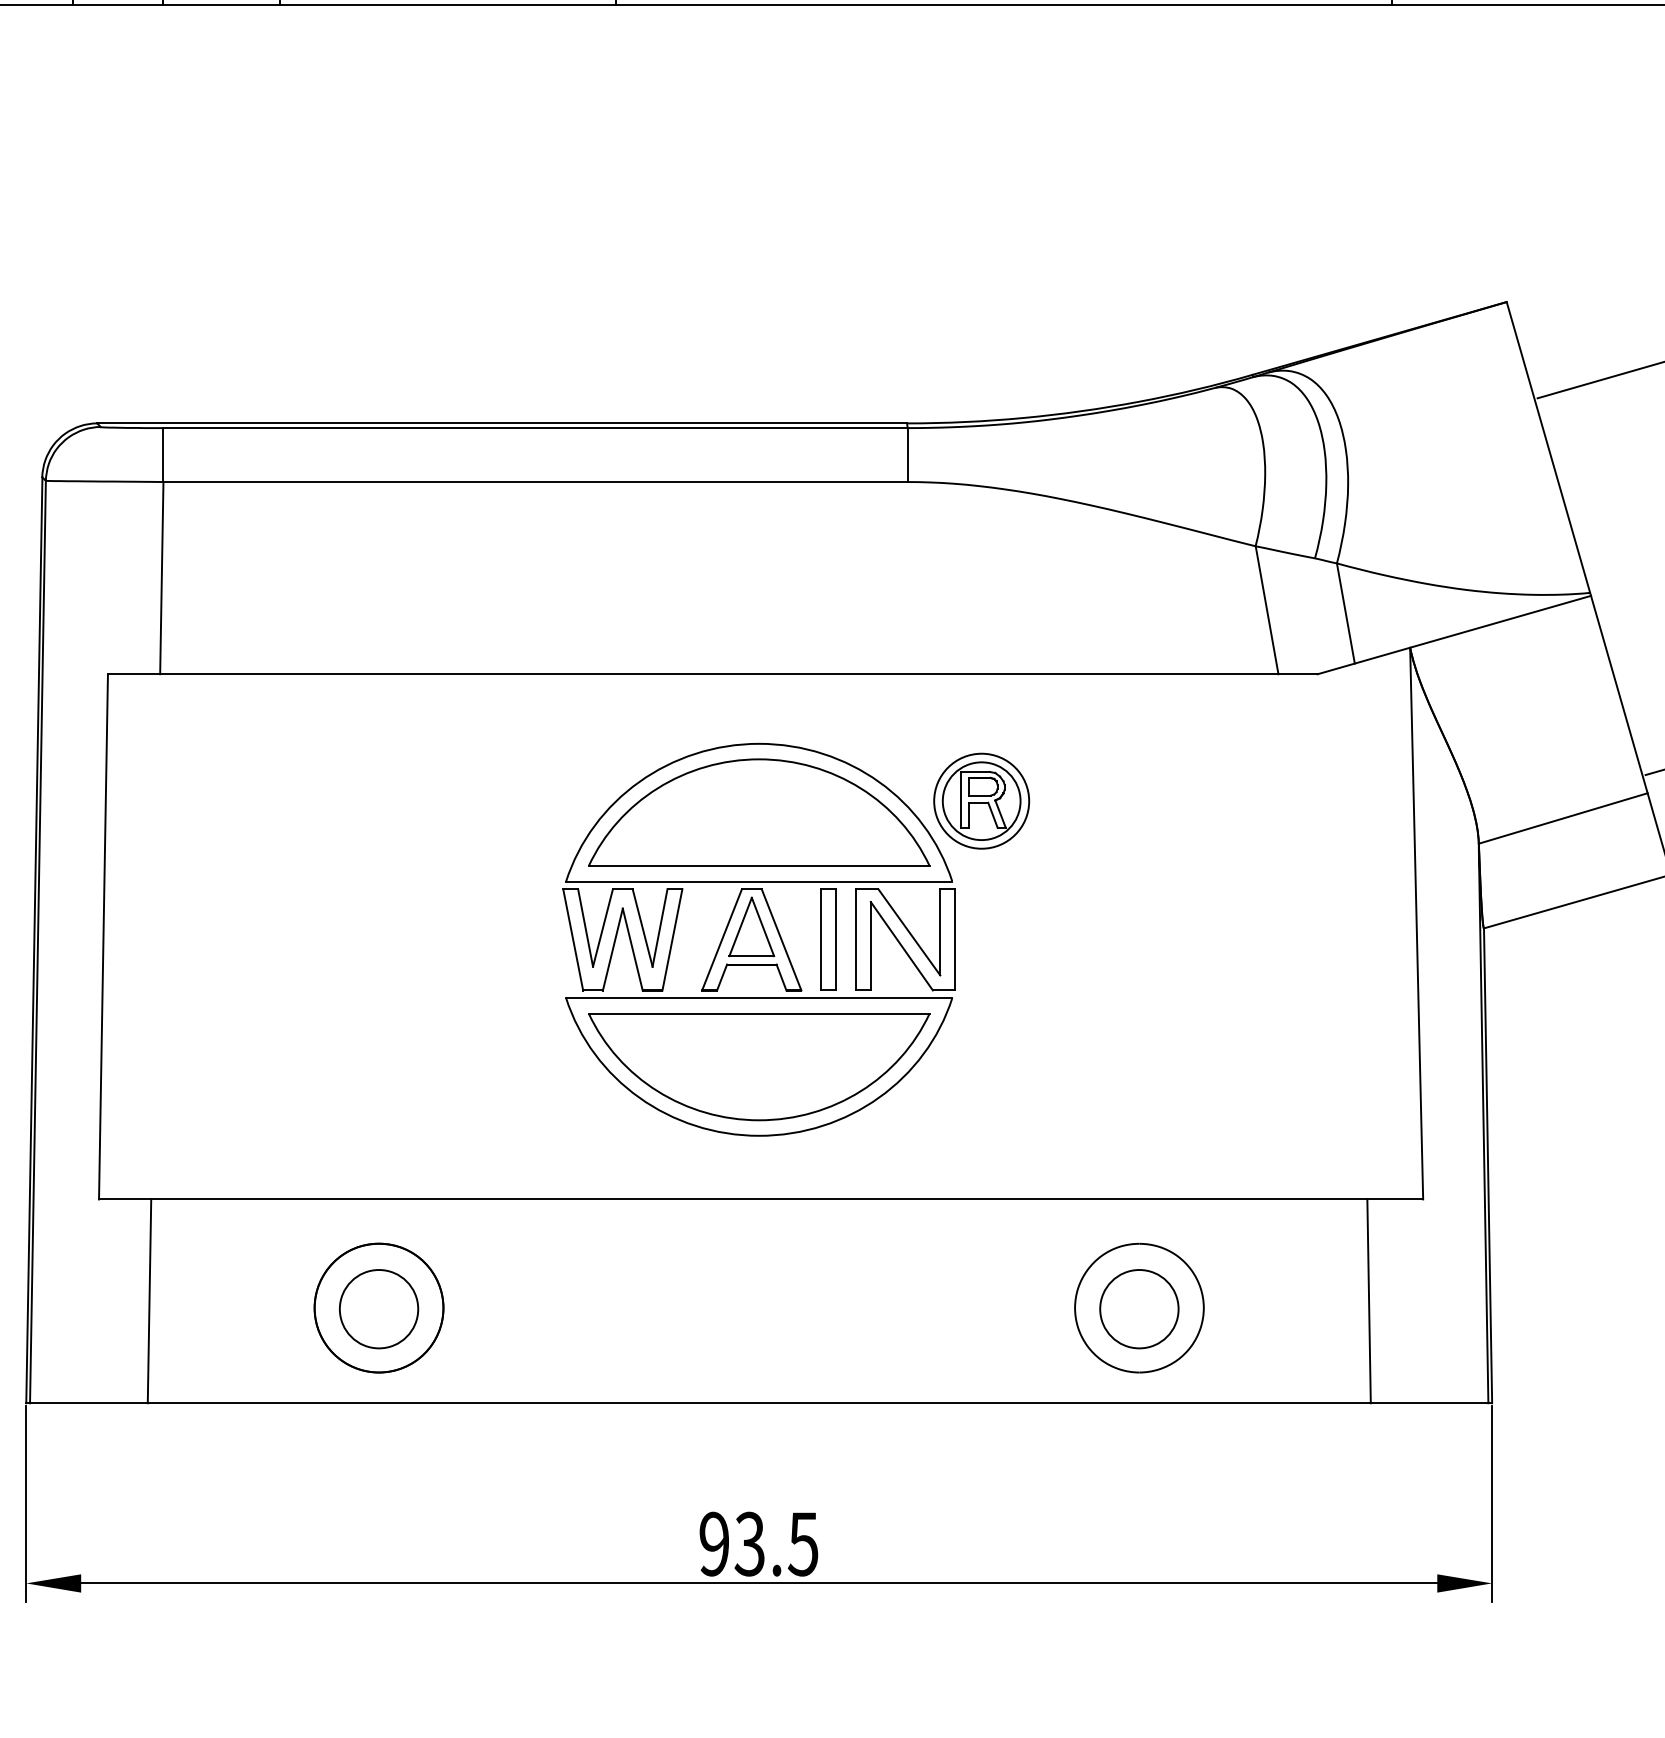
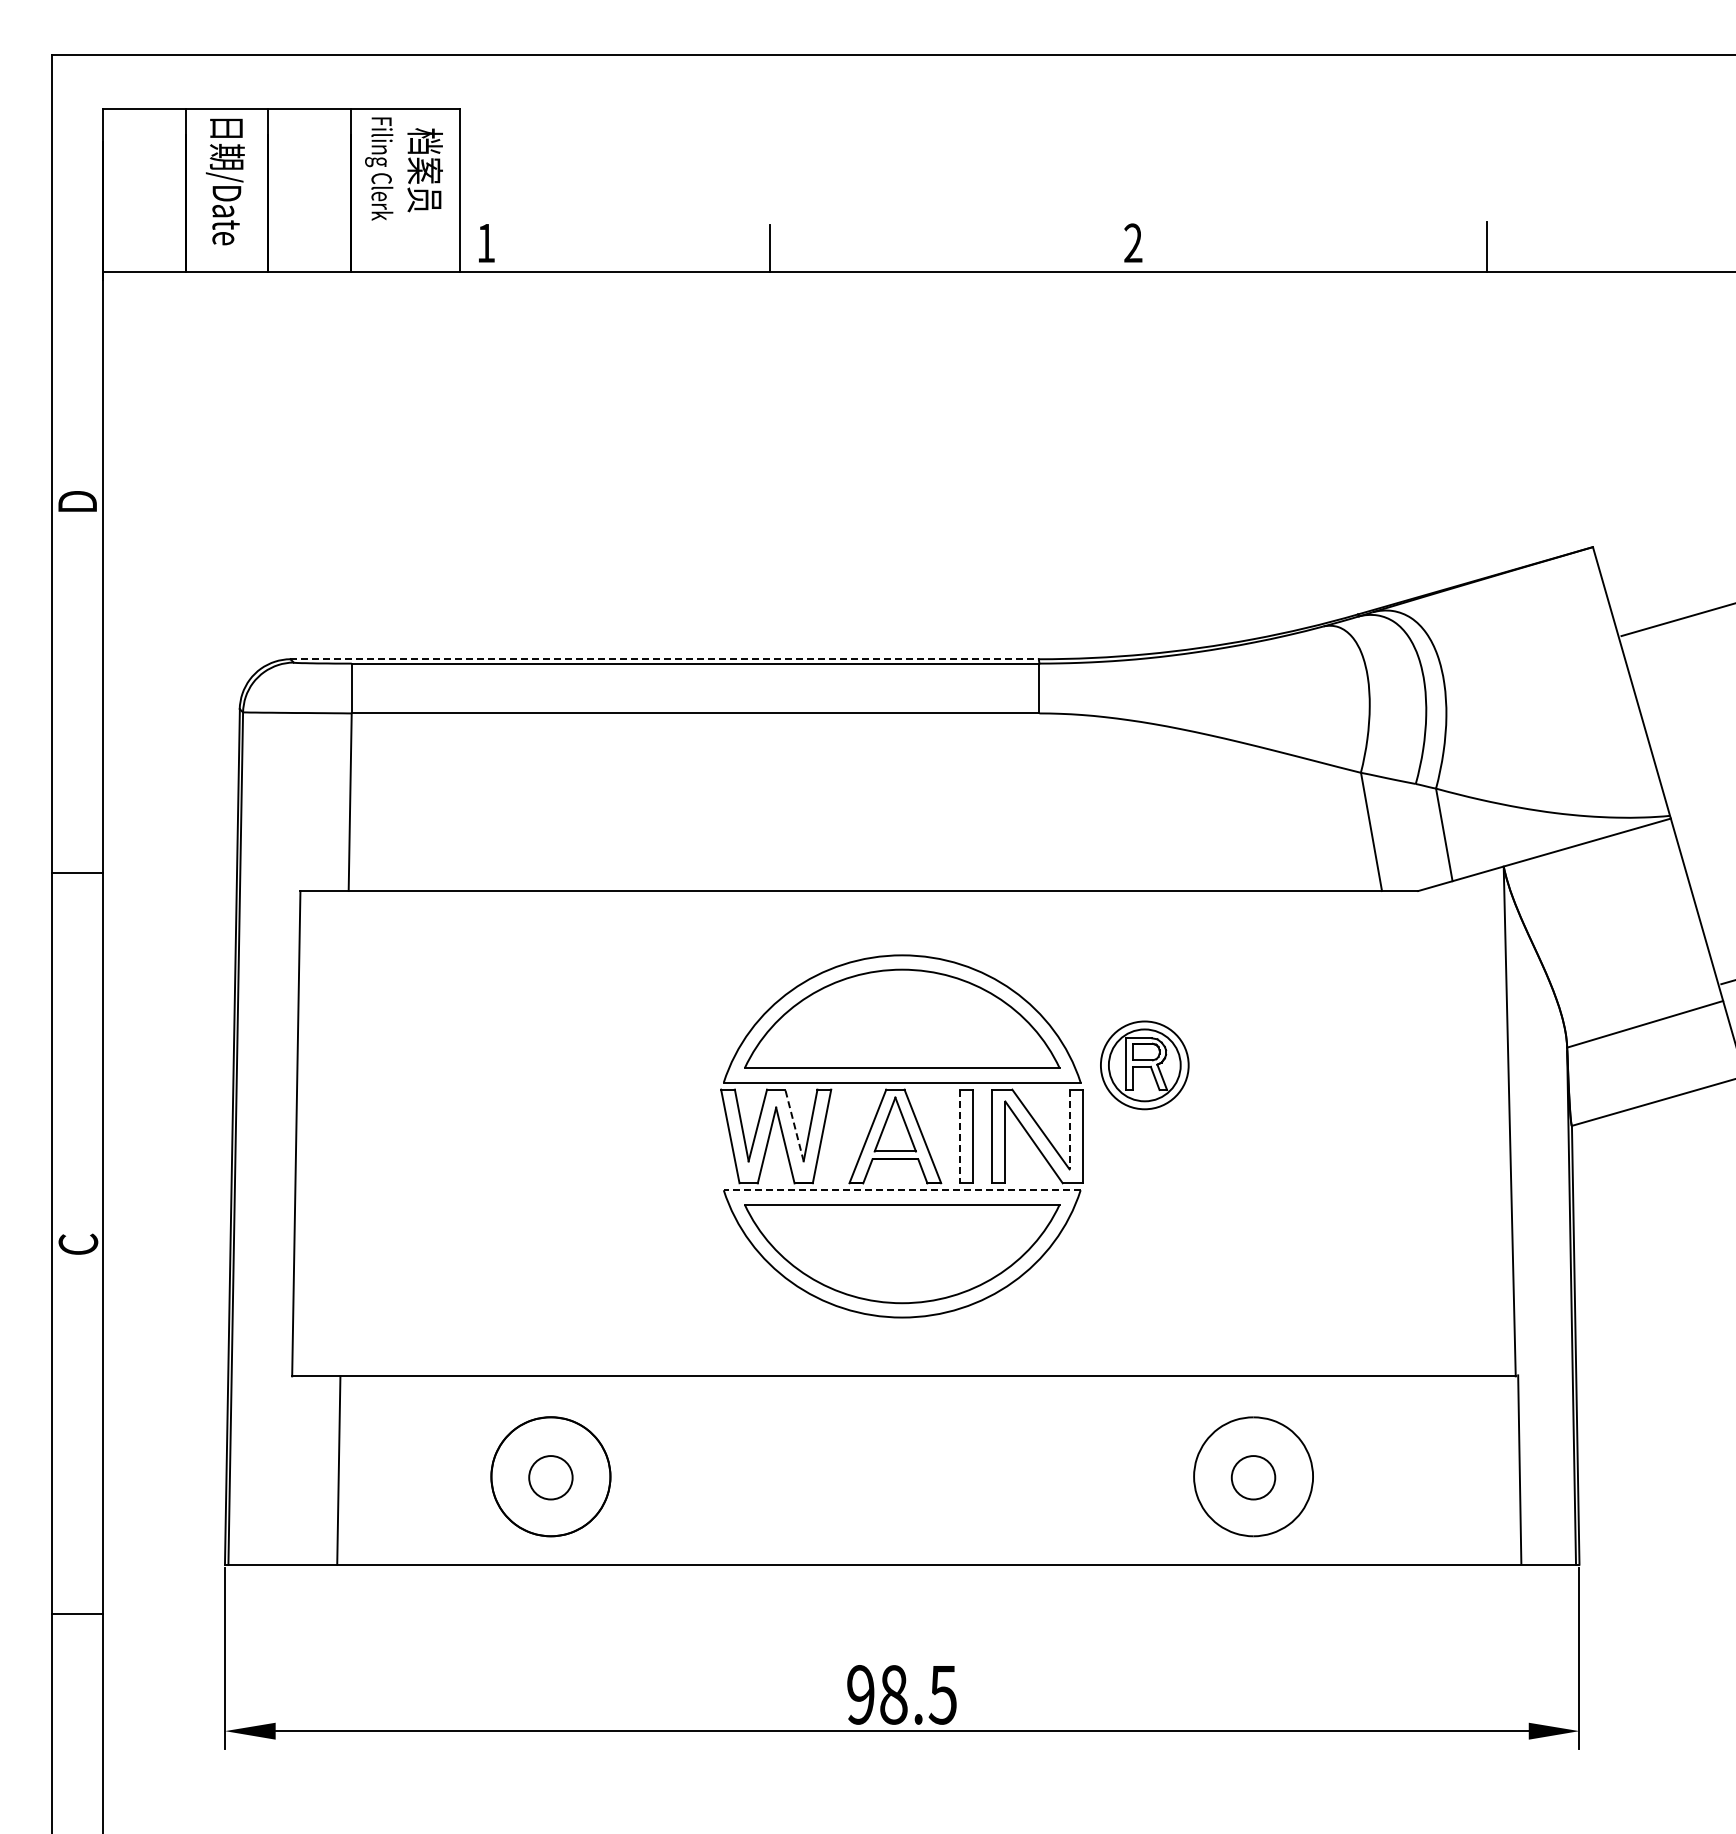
line: (503, 423) -> (665, 659), solid -> dashed
part: (981, 801) -> (1144, 1065), moved
line: (642, 927) -> (794, 1125), solid -> dashed
line: (940, 932) -> (1069, 1129), solid -> dashed
line: (821, 939) -> (959, 1136), solid -> dashed
line: (758, 998) -> (901, 1190), solid -> dashed
line: (1368, 1301) -> (1519, 1469), moved
circle: (378, 1308) -> (550, 1477), size x0.6
circle: (1139, 1308) -> (1253, 1477), size x0.6
text: (749, 1543) -> (893, 1694), 93.5 -> 98.5

